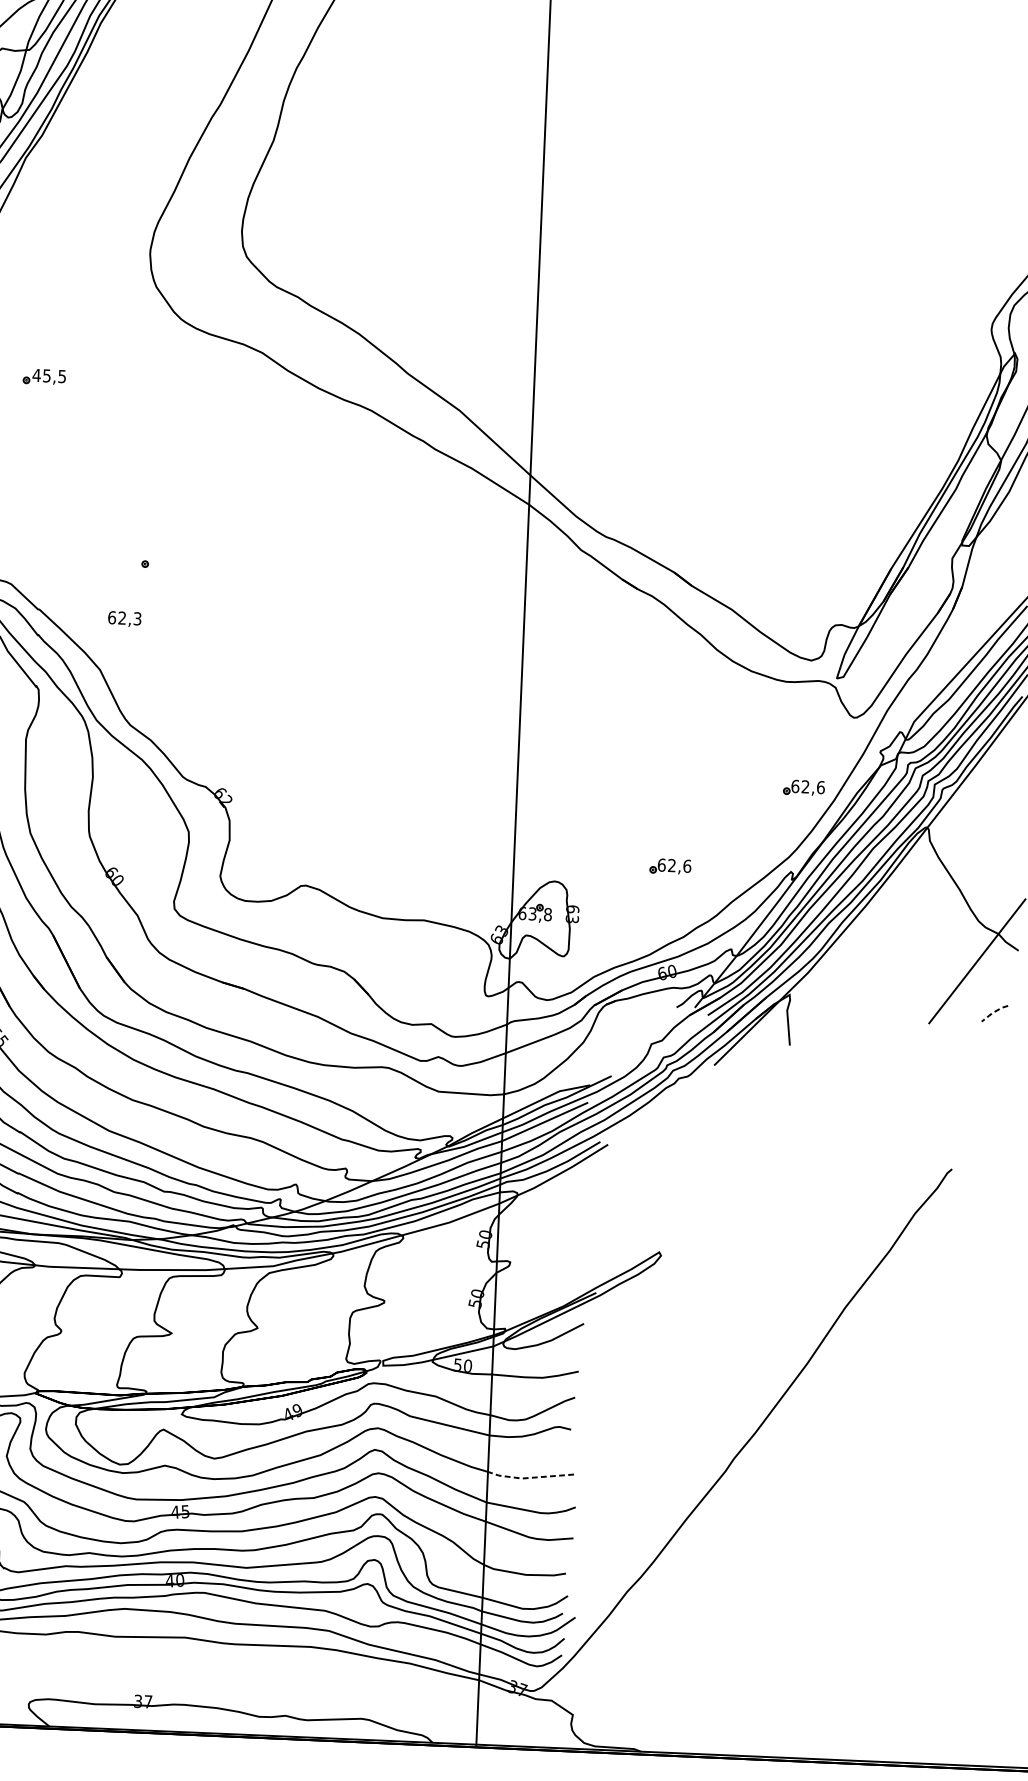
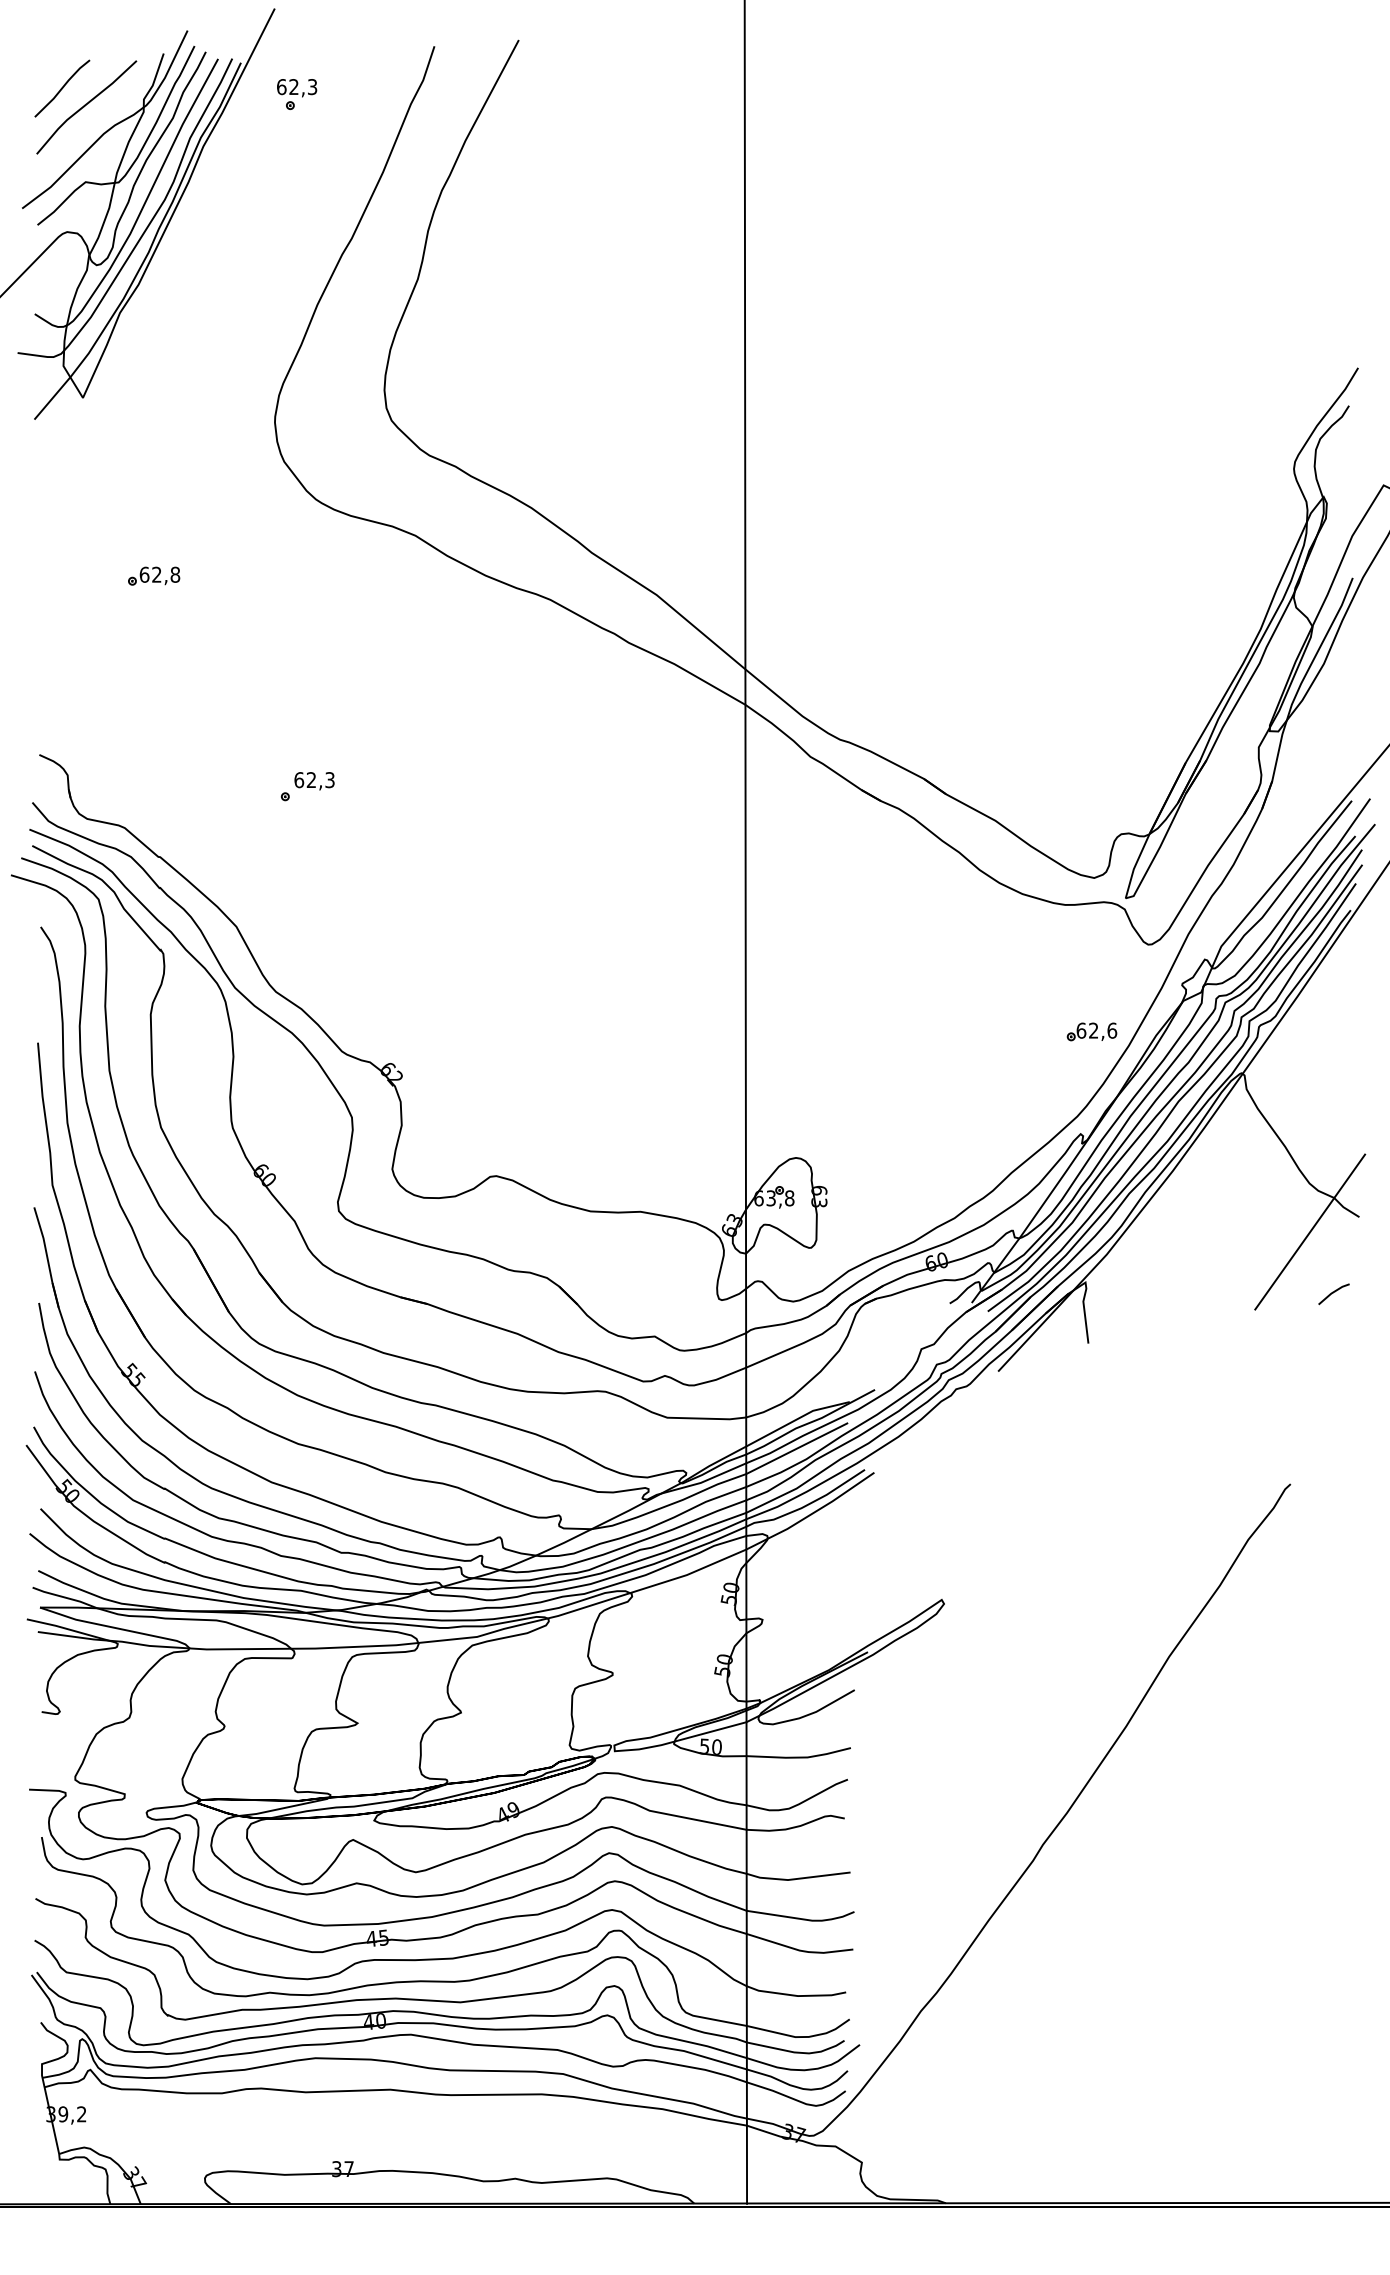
text: (49, 375) -> (159, 574), 45,5 -> 62,8
text: (124, 619) -> (314, 781), moved
part: (670, 866) -> (934, 1133), removed
line: (993, 1012) -> (1332, 1292), dashed -> solid
line: (529, 1477) -> (796, 1878), dashed -> solid

